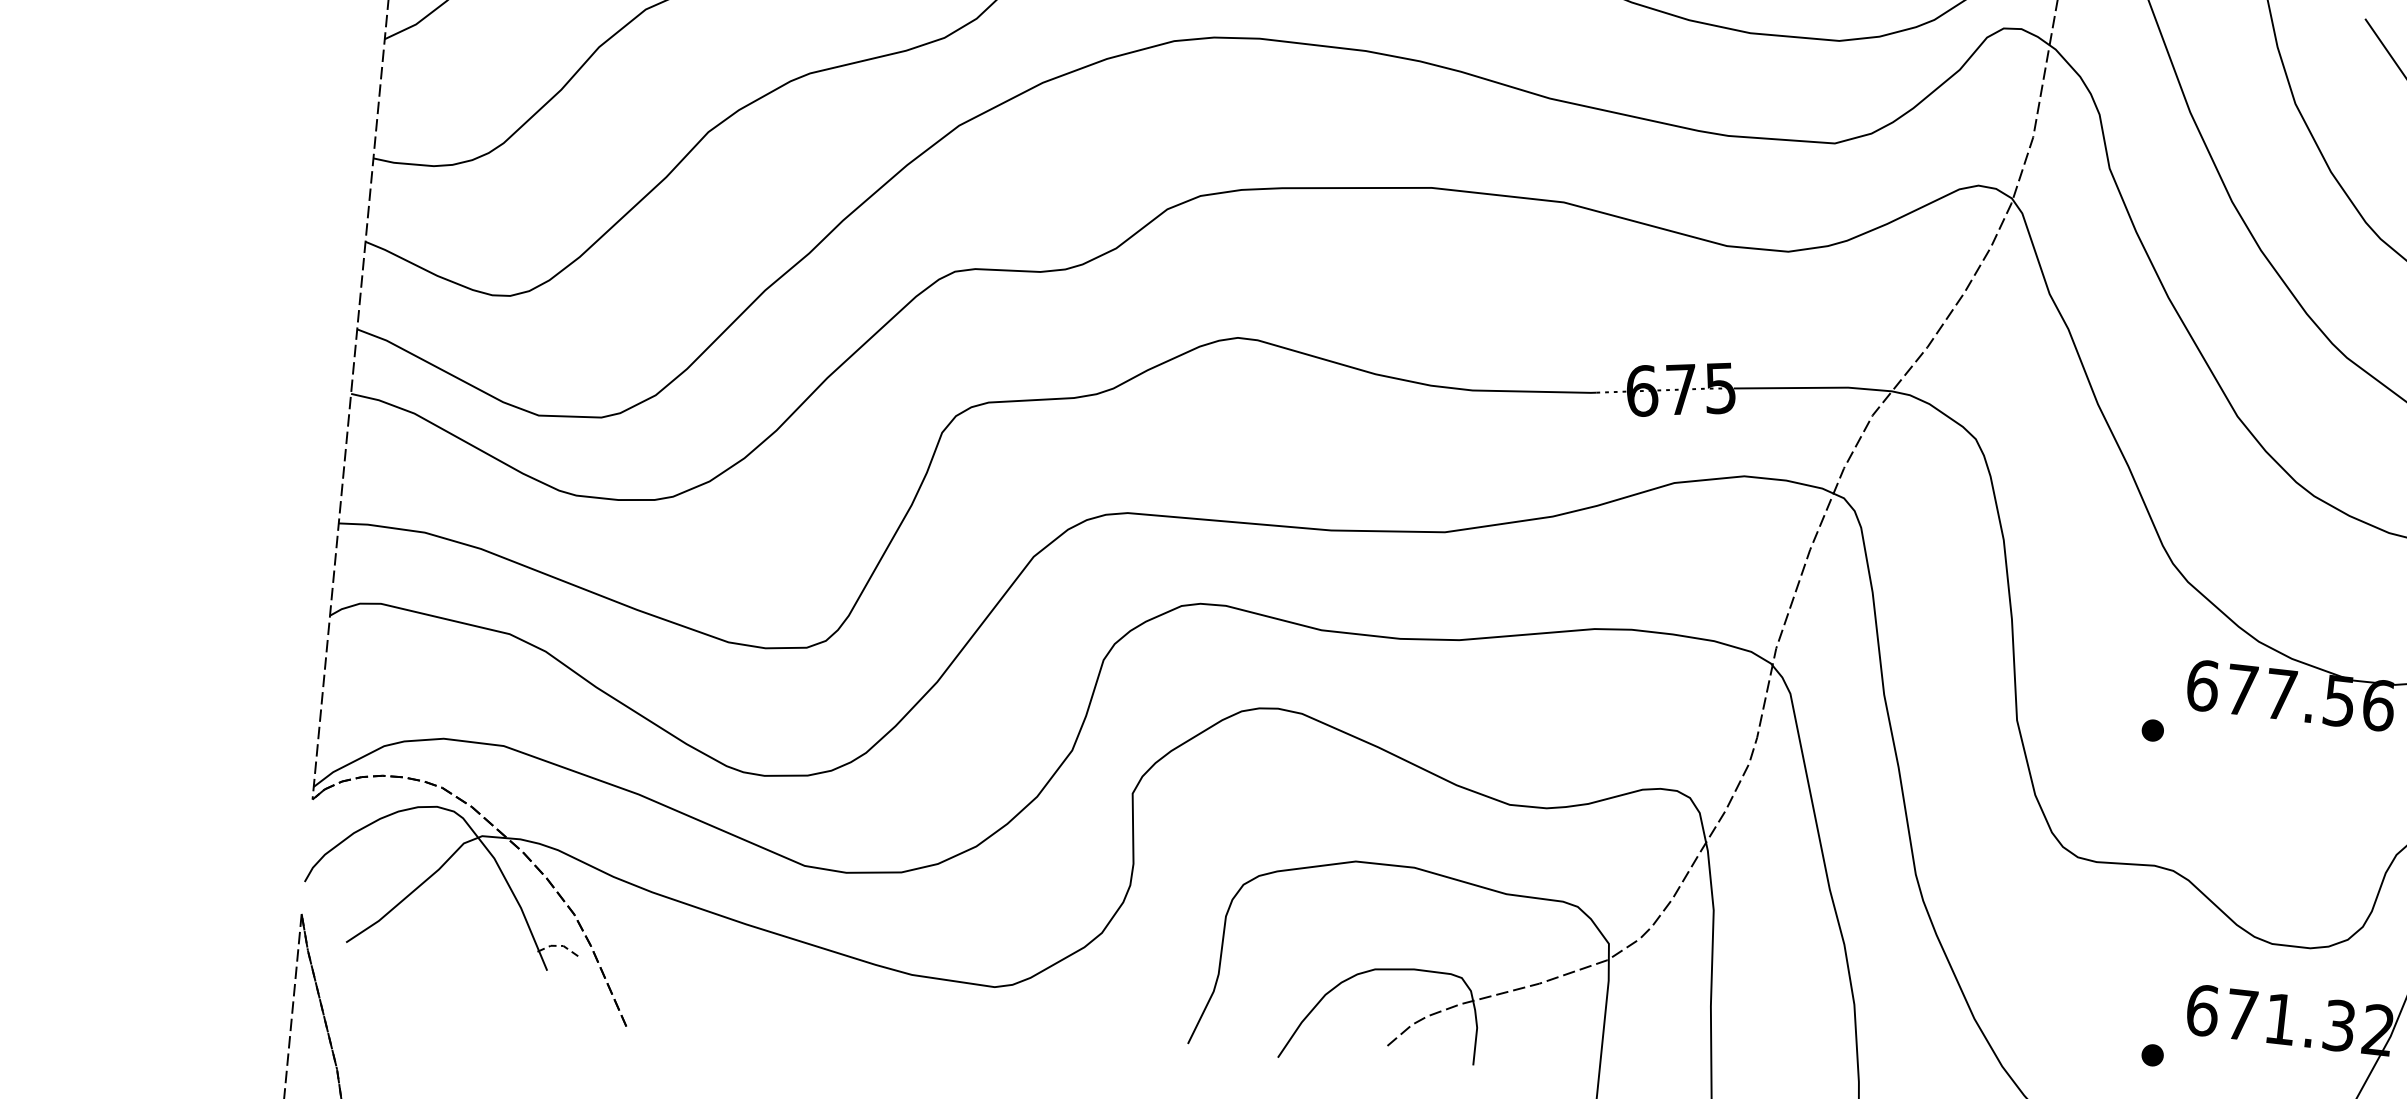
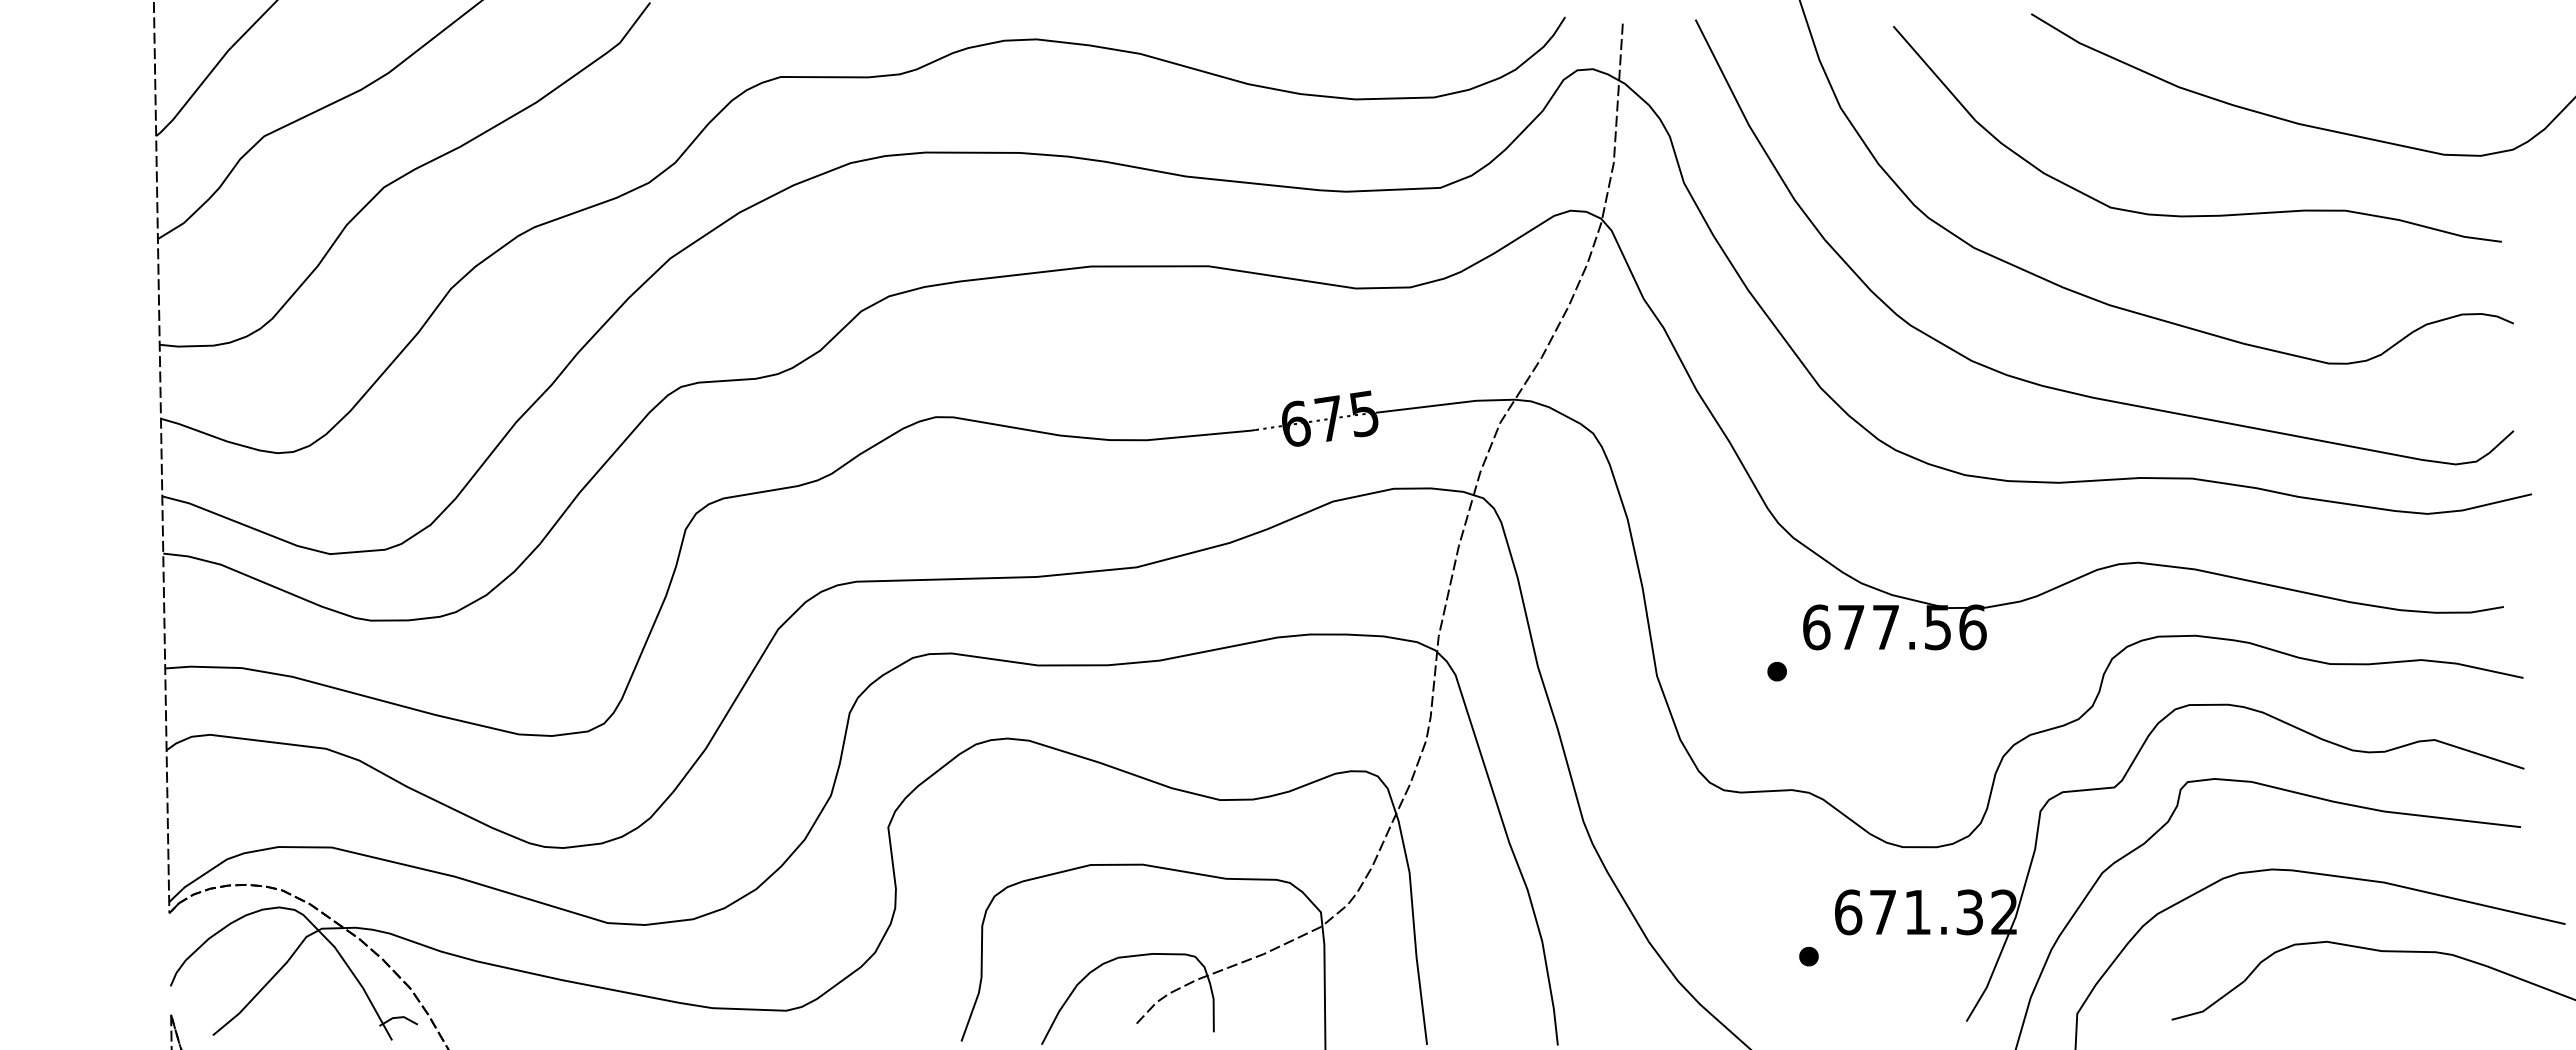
line: (557, 945) -> (398, 1017), dashed -> solid

